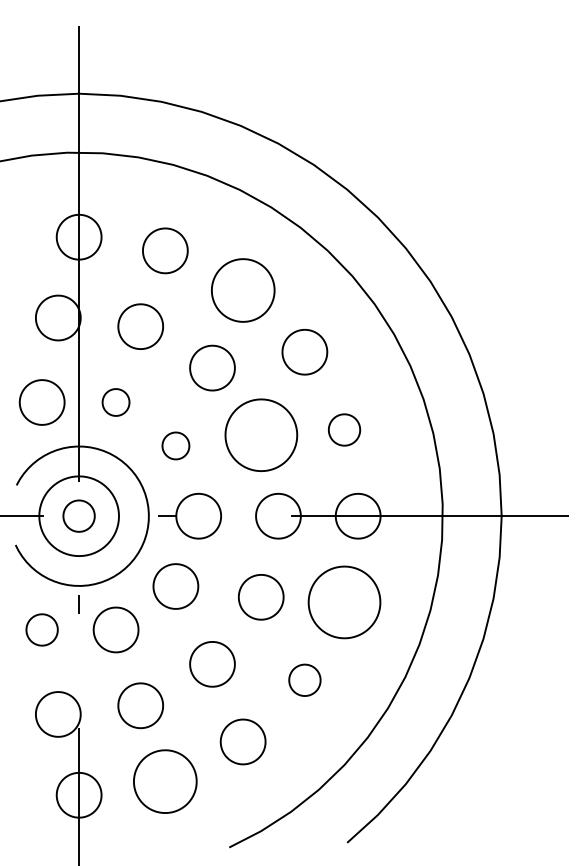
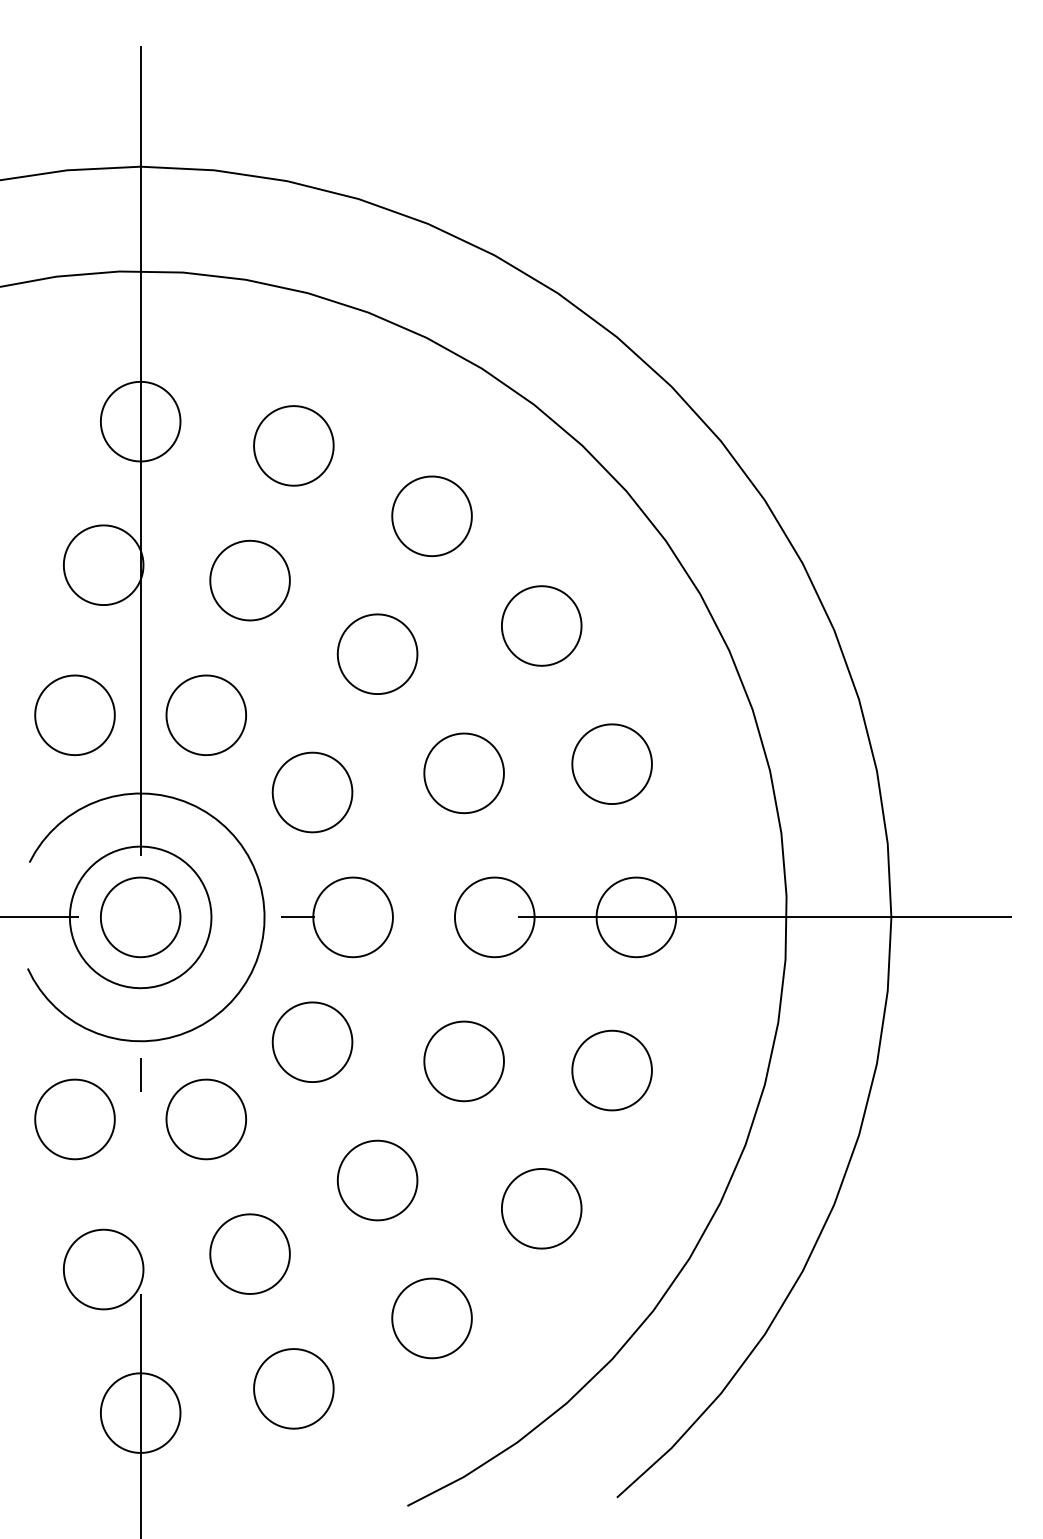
part: (242, 290) -> (430, 516), size x0.71
part: (115, 402) -> (205, 715), size x1.67
part: (344, 429) -> (612, 763), size x1.43
part: (260, 434) -> (462, 772), size x0.62
part: (175, 445) -> (311, 791), size x1.67
part: (78, 515) -> (139, 916), size x1.43
part: (344, 602) -> (612, 1070), size x0.62
part: (41, 629) -> (73, 1118), size x1.43
part: (304, 680) -> (541, 1209), size x1.43
part: (165, 781) -> (294, 1388), size x0.71

